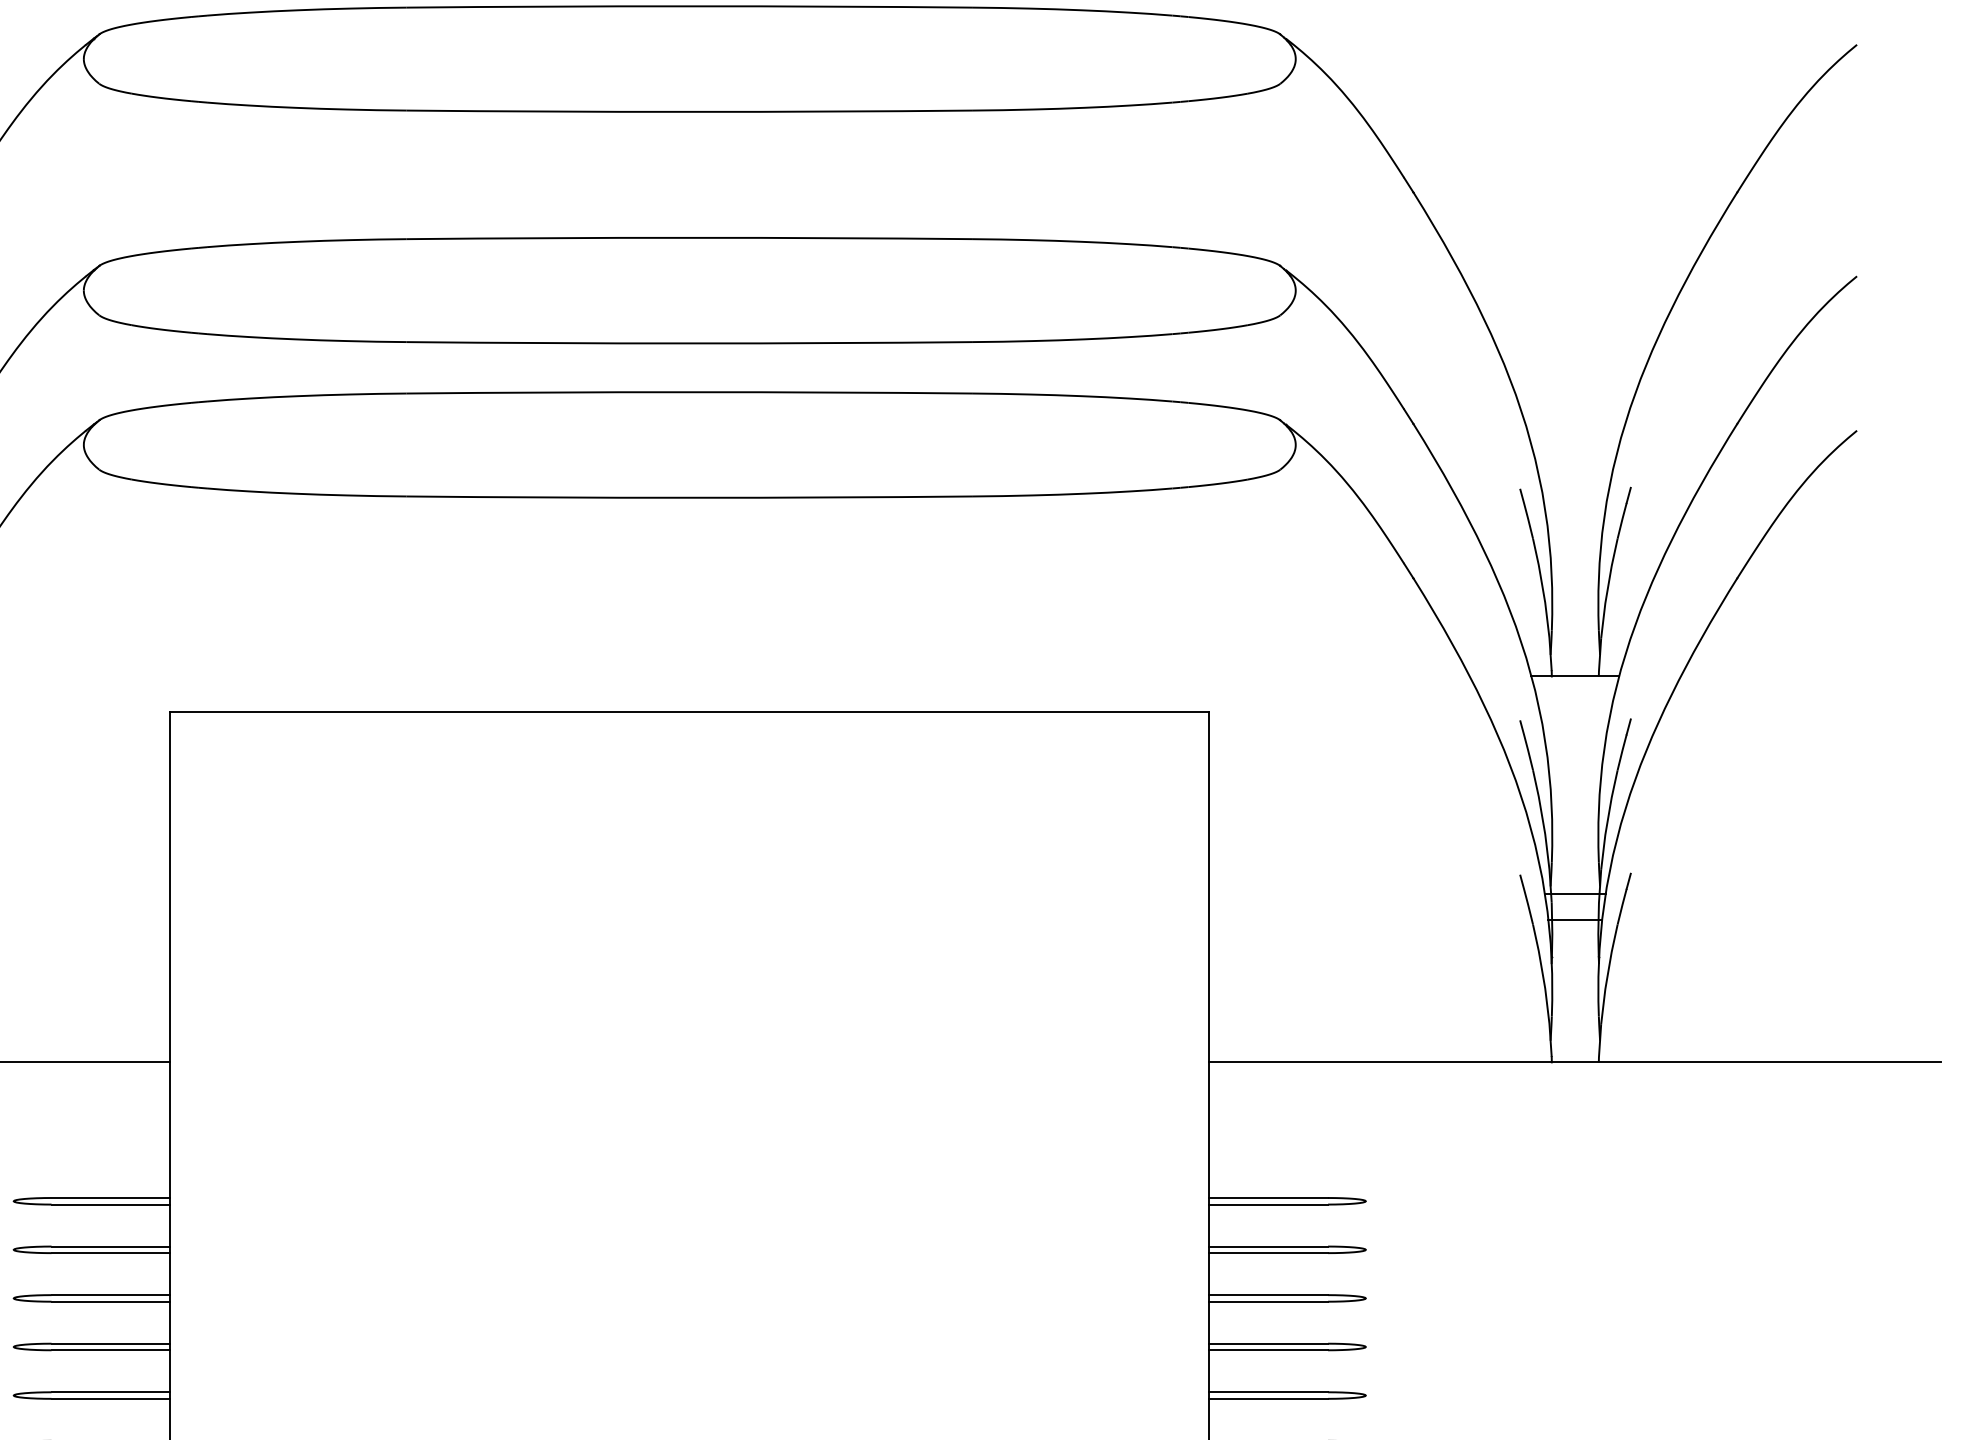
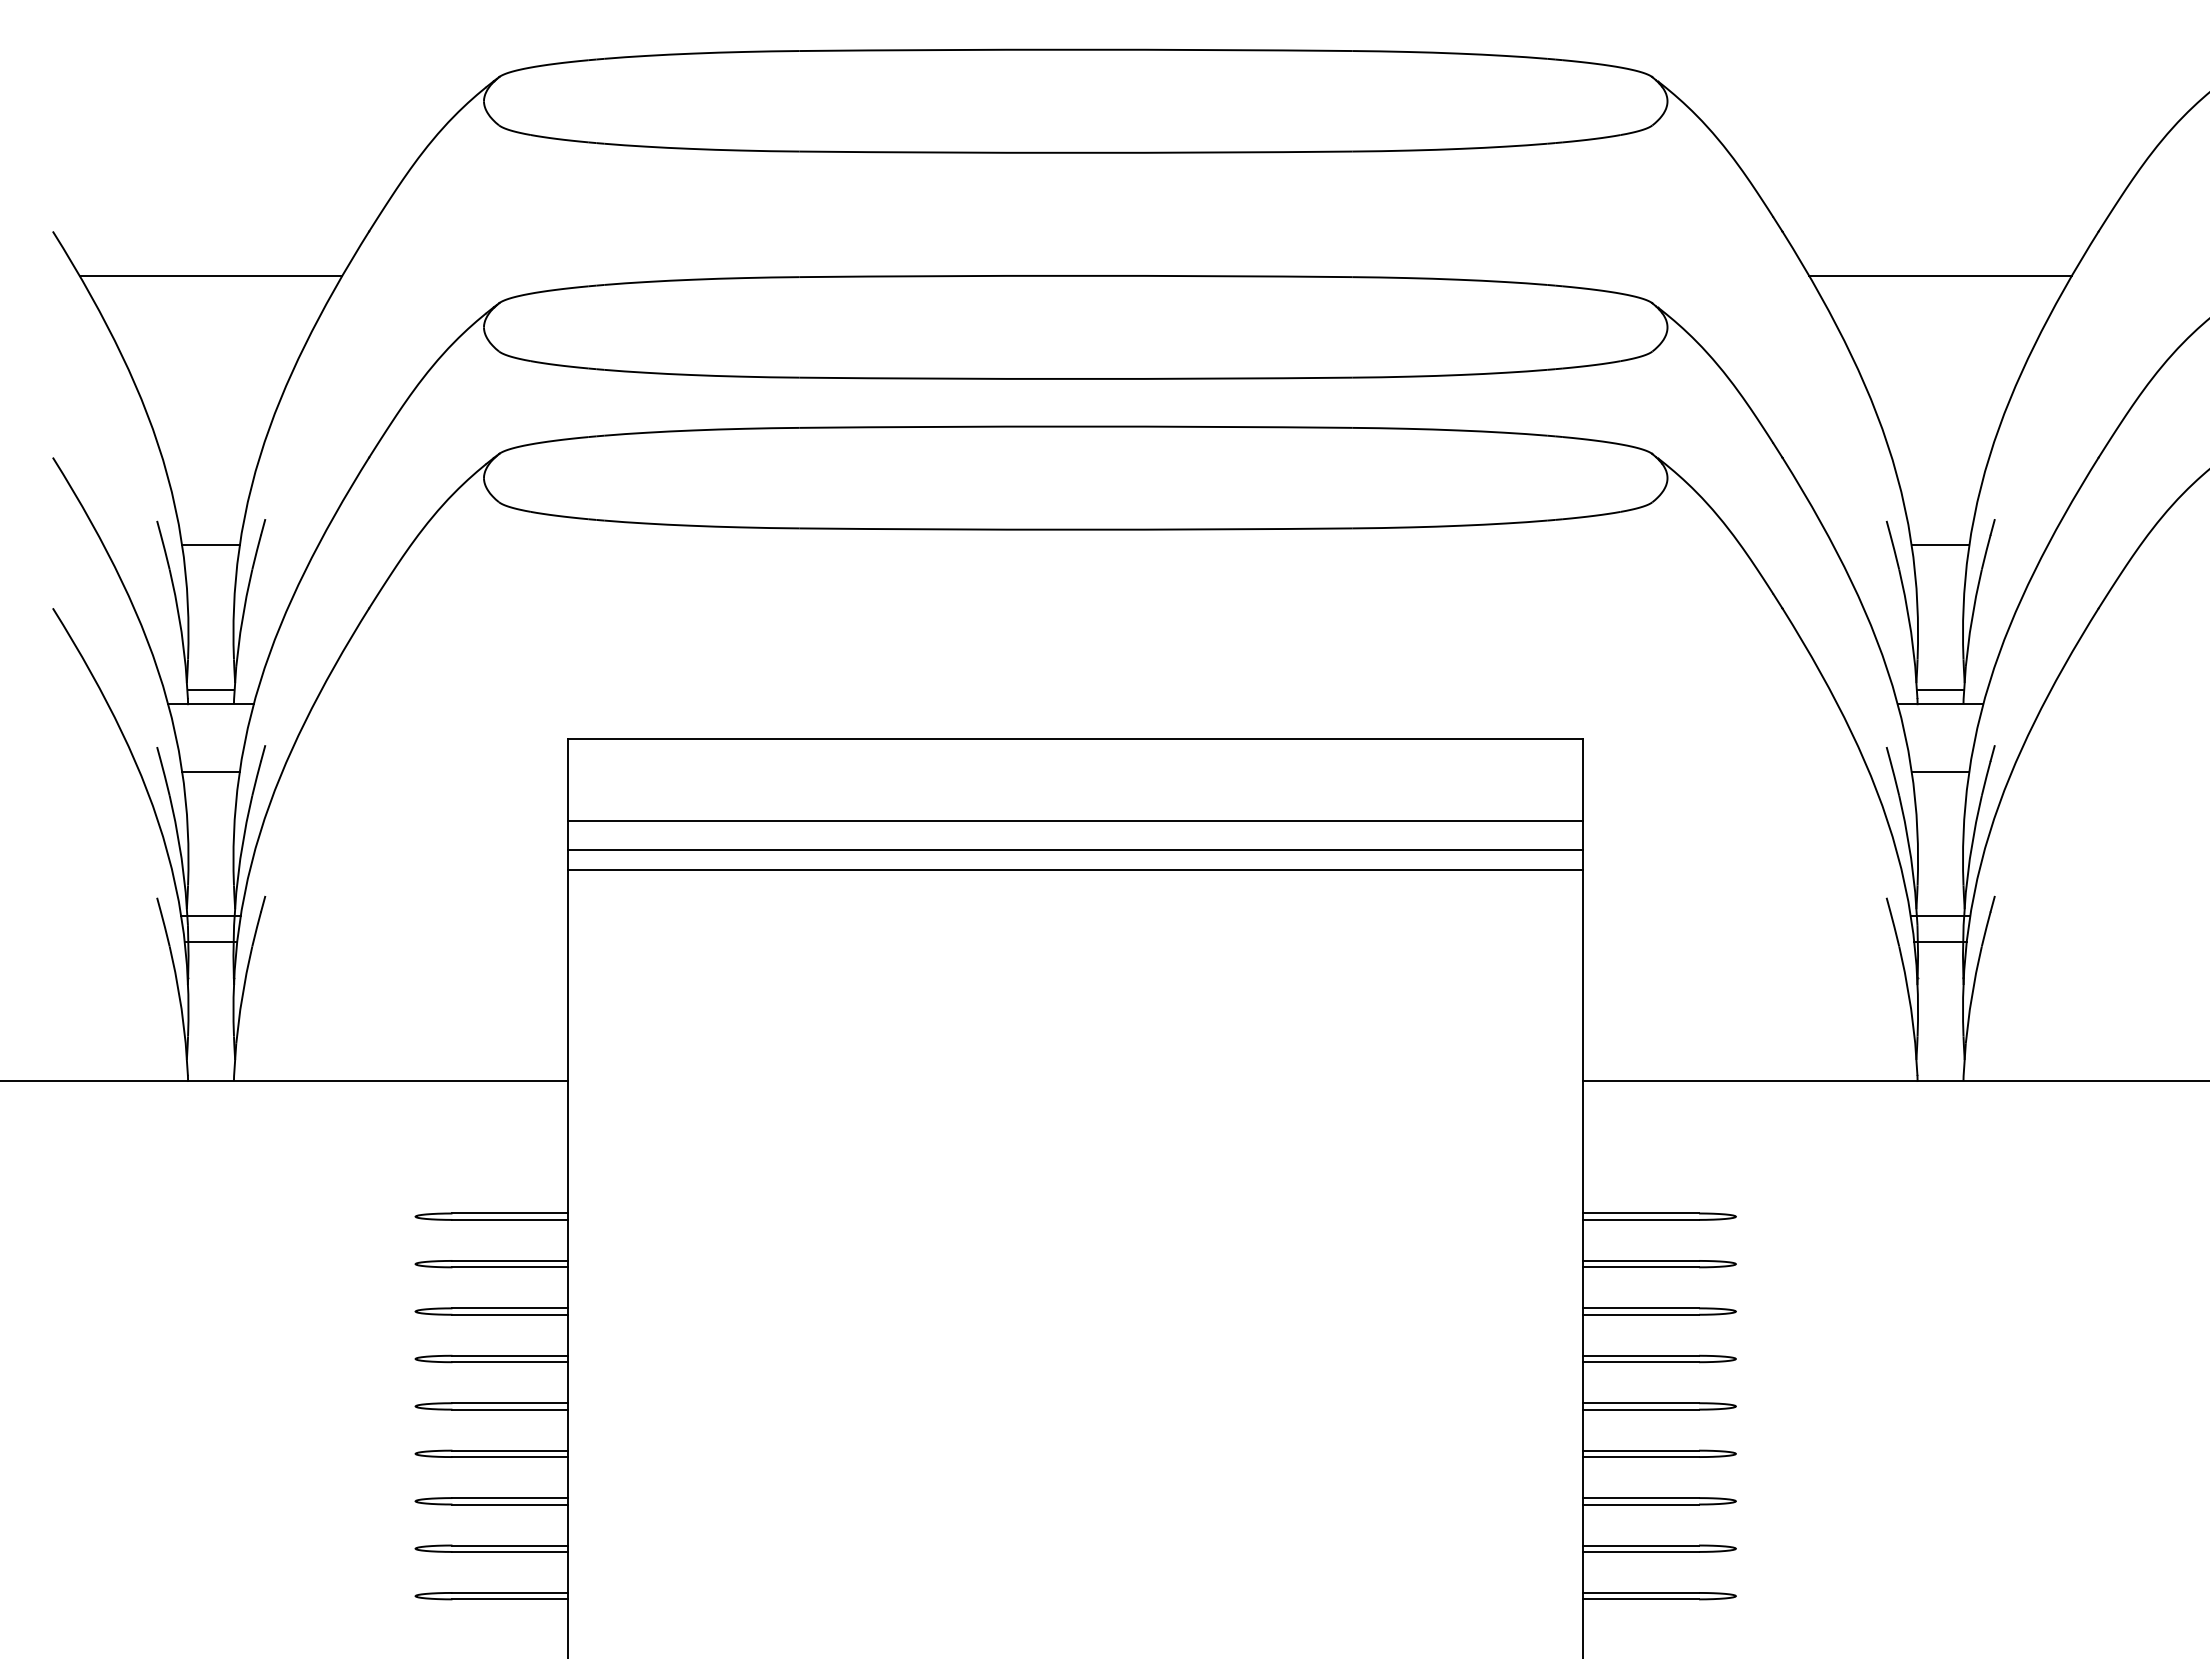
line: (1575, 237) -> (1940, 275), added
line: (1575, 513) -> (1940, 545), added
line: (1575, 662) -> (1940, 690), added
line: (1575, 745) -> (1940, 771), added
line: (689, 795) -> (1075, 820), added
line: (689, 826) -> (1075, 850), added
line: (689, 846) -> (1075, 870), added

